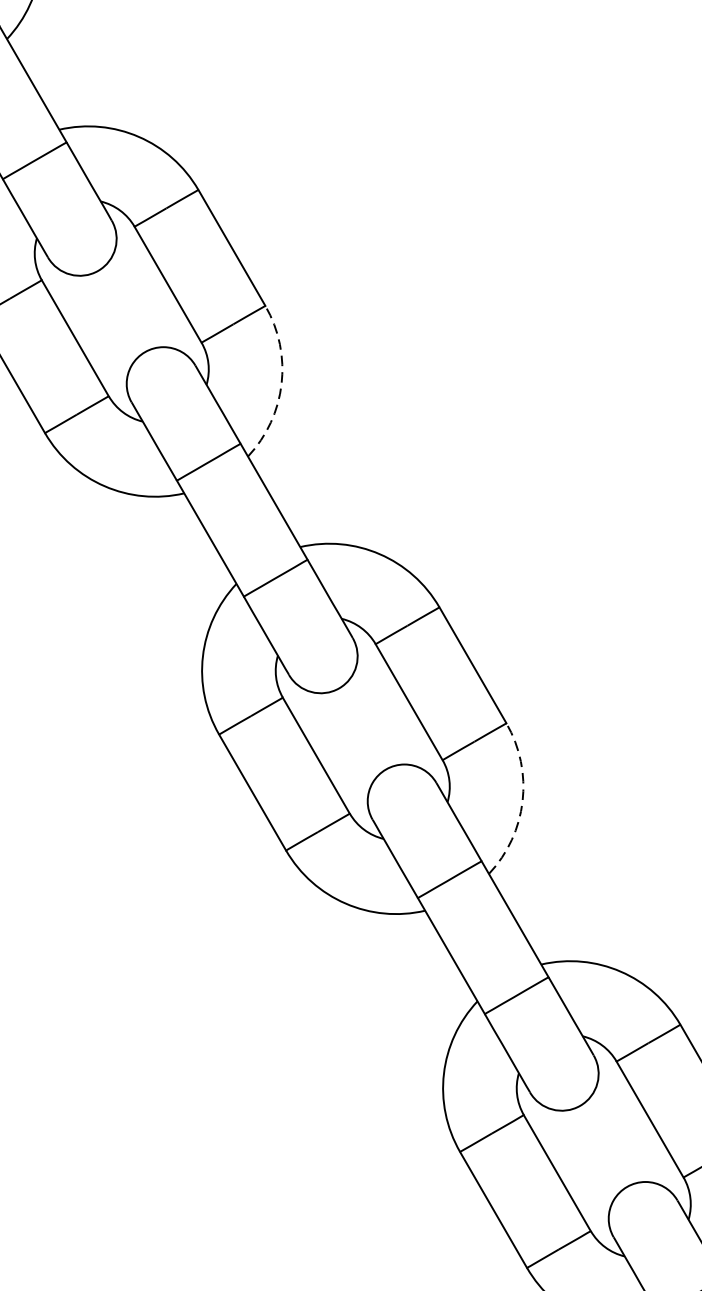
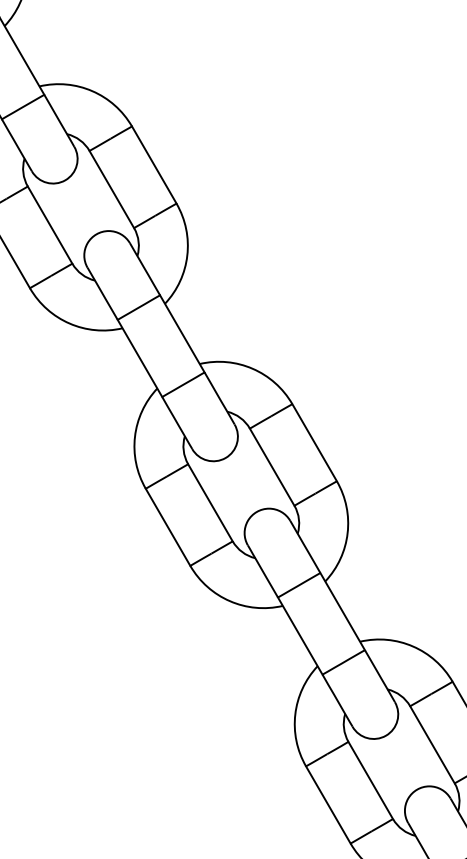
arc: (281, 383) -> (187, 255), dashed -> solid
arc: (522, 801) -> (347, 533), dashed -> solid

